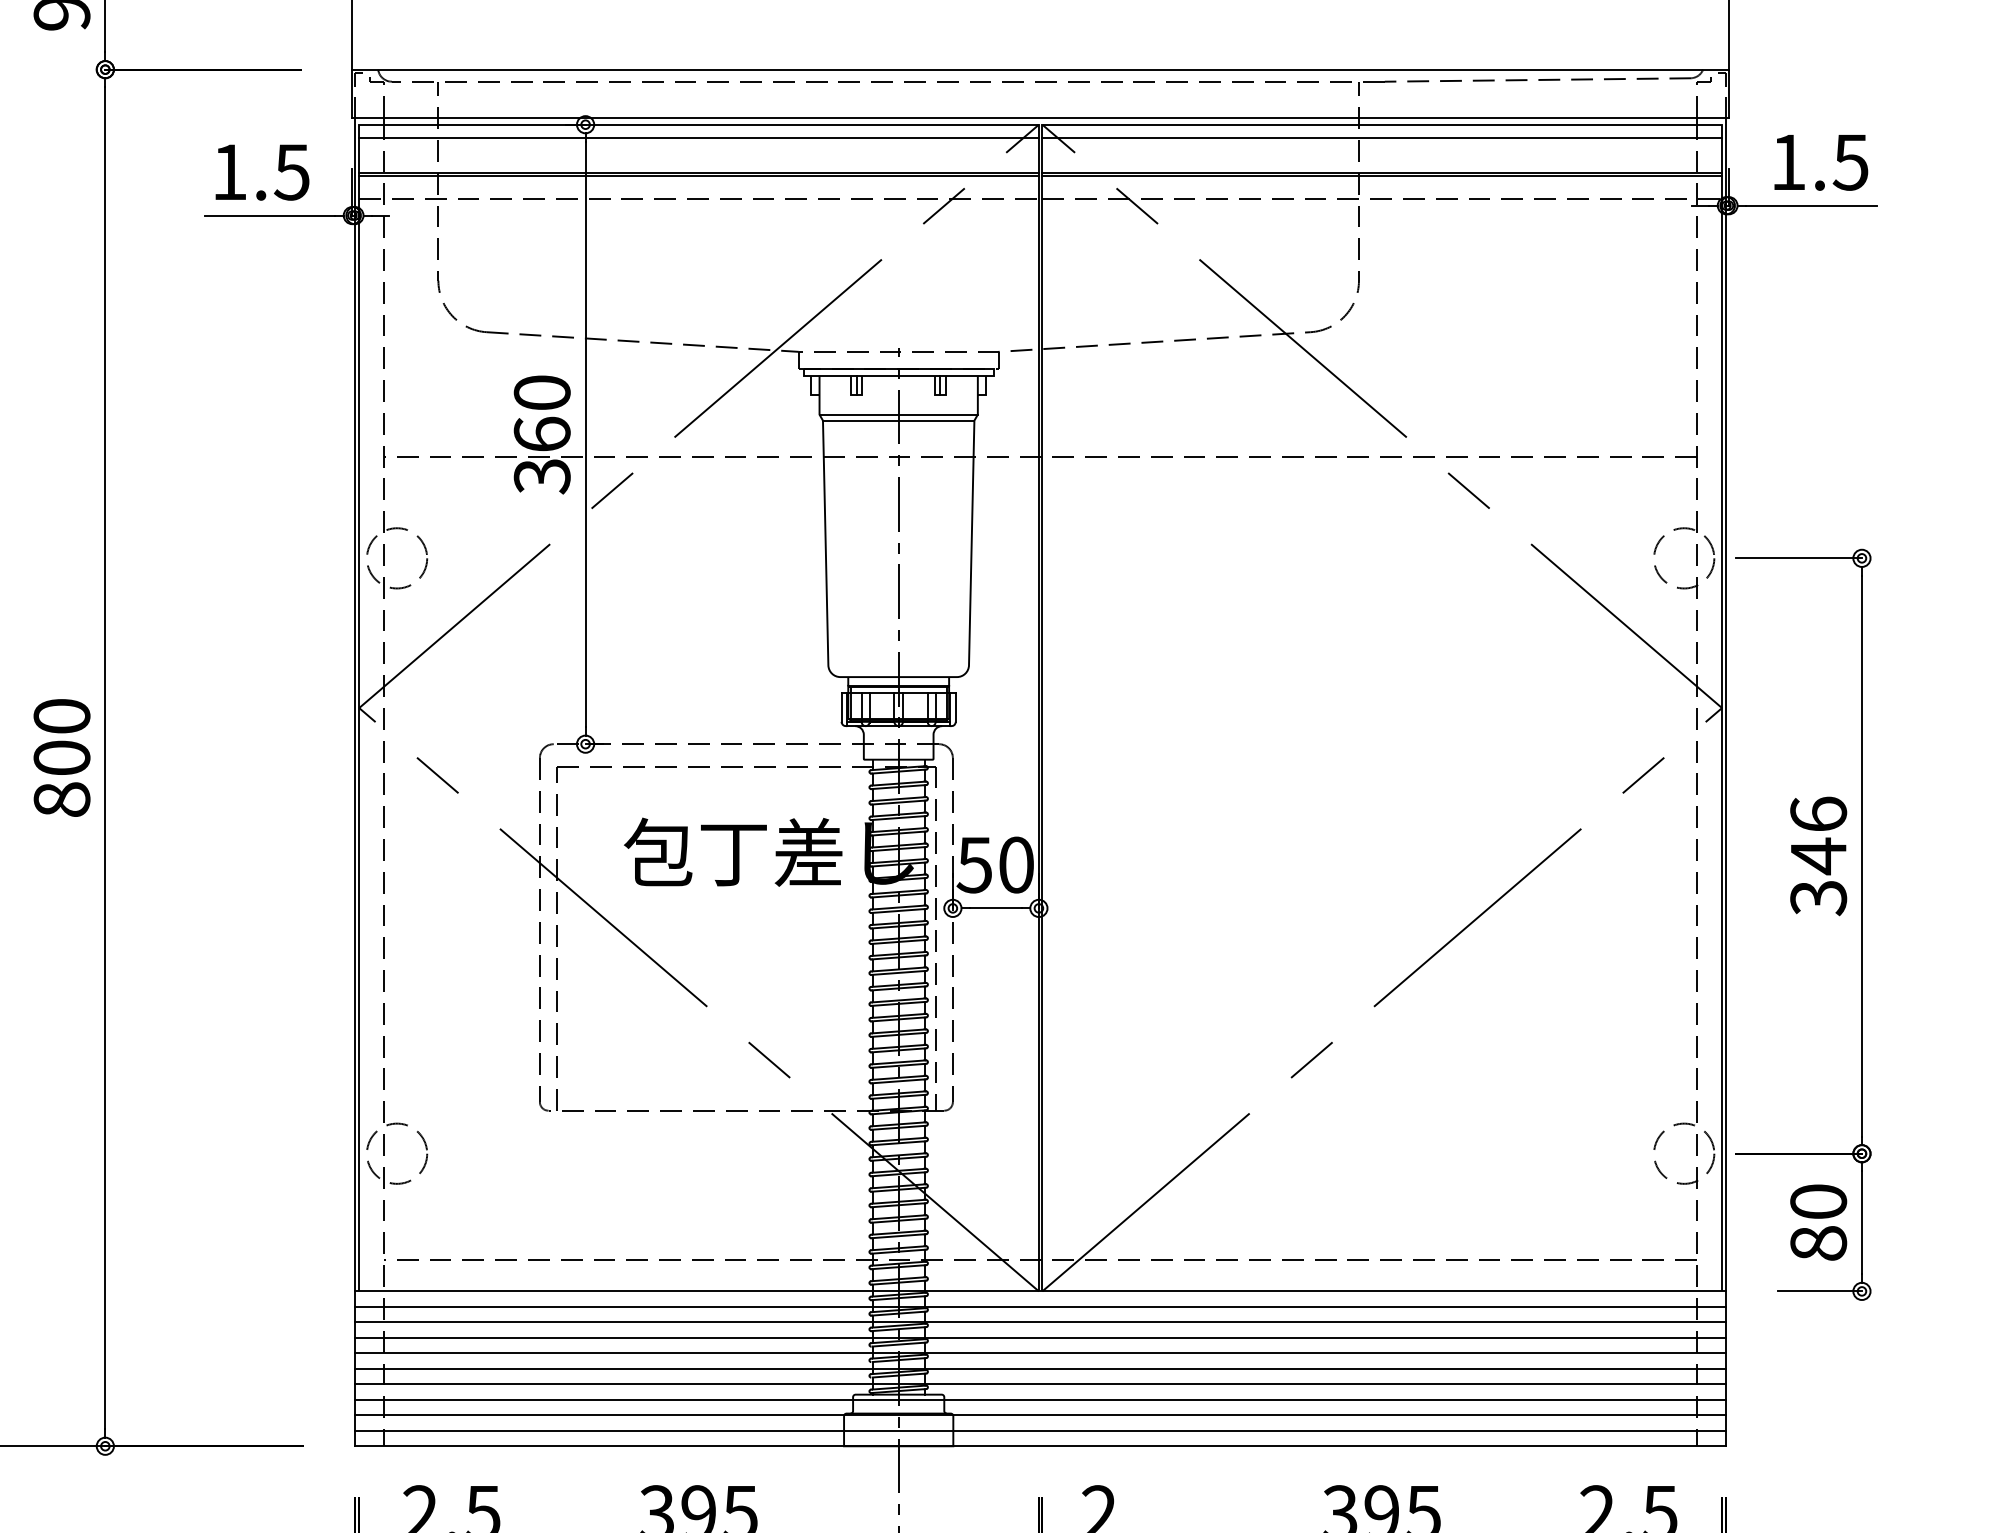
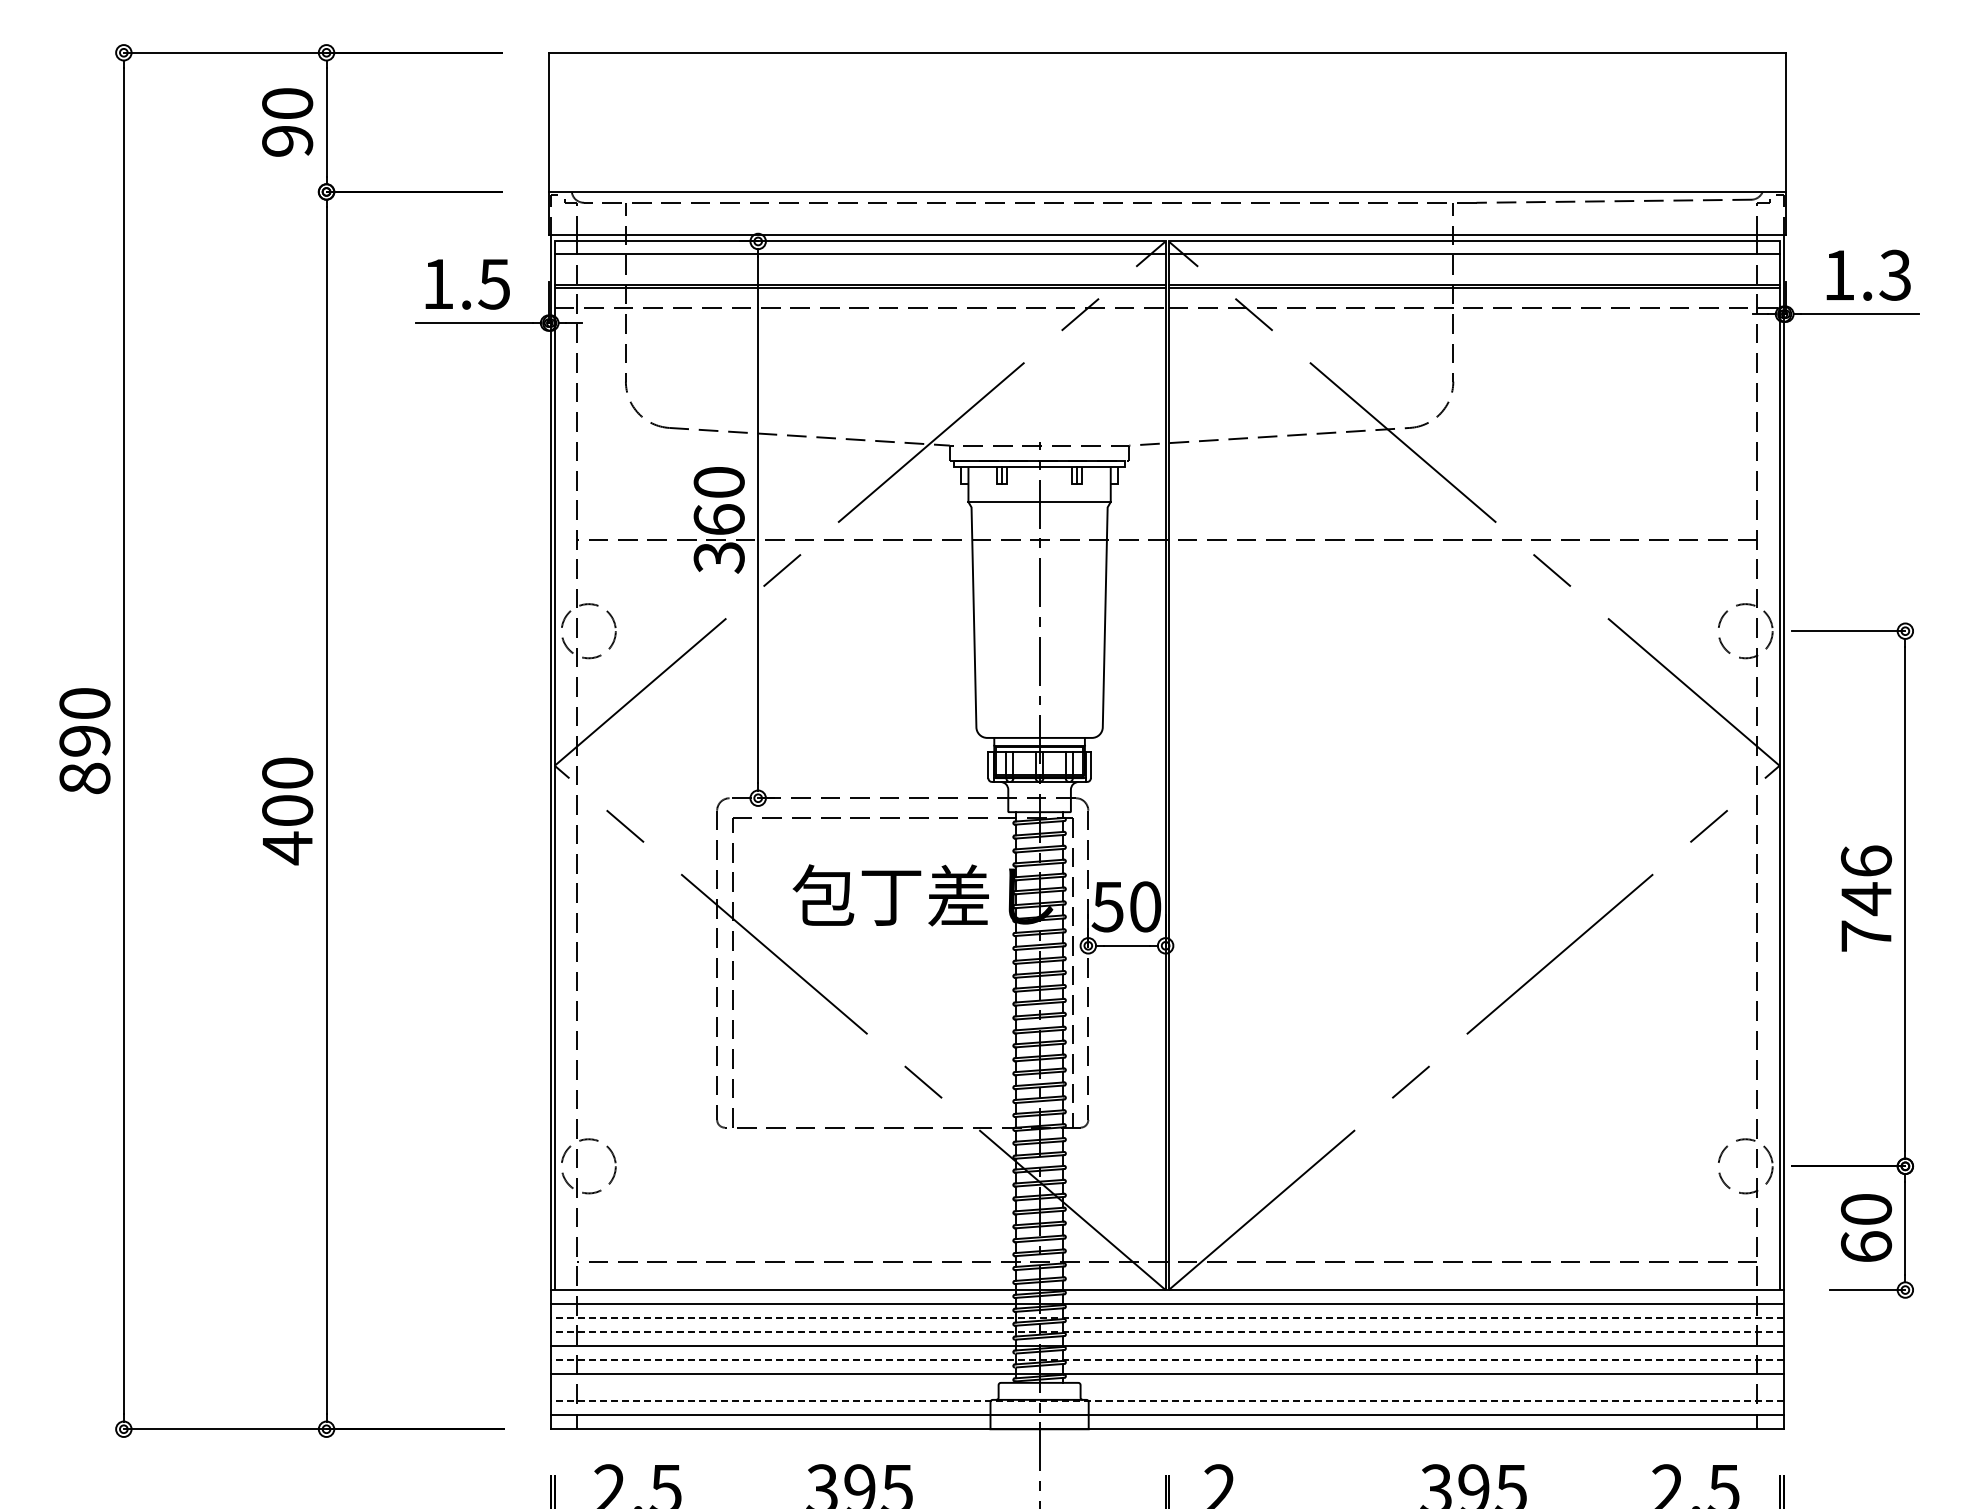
text: (1849, 161) -> (1894, 274), 1.5 -> 1.3
line: (898, 420) -> (1039, 507), removed
text: (61, 800) -> (287, 848), 800 -> 400
text: (1818, 898) -> (1866, 936), 346 -> 746
text: (1817, 1242) -> (1865, 1246), 80 -> 60
line: (1039, 1321) -> (1166, 1317), solid -> dashed
line: (1039, 1337) -> (1166, 1331), solid -> dashed
line: (1039, 1368) -> (1166, 1359), solid -> dashed
line: (1039, 1399) -> (1166, 1387), removed
line: (1039, 1415) -> (1166, 1401), solid -> dashed

